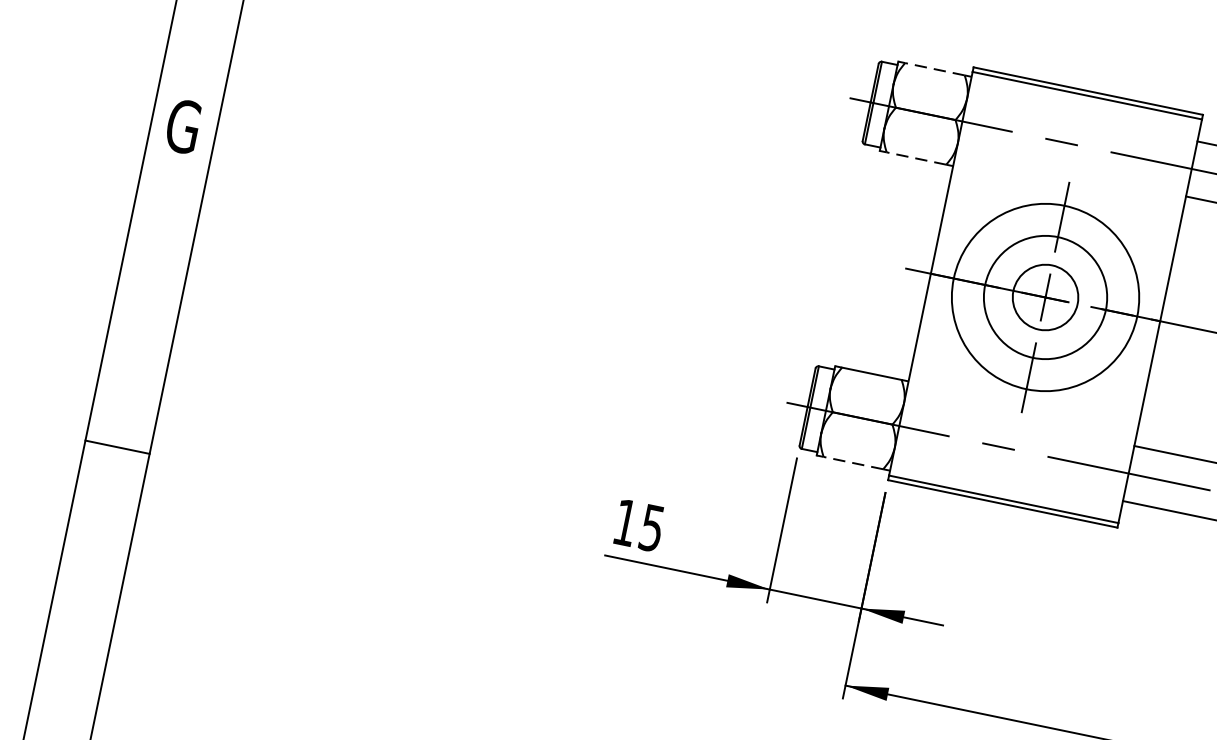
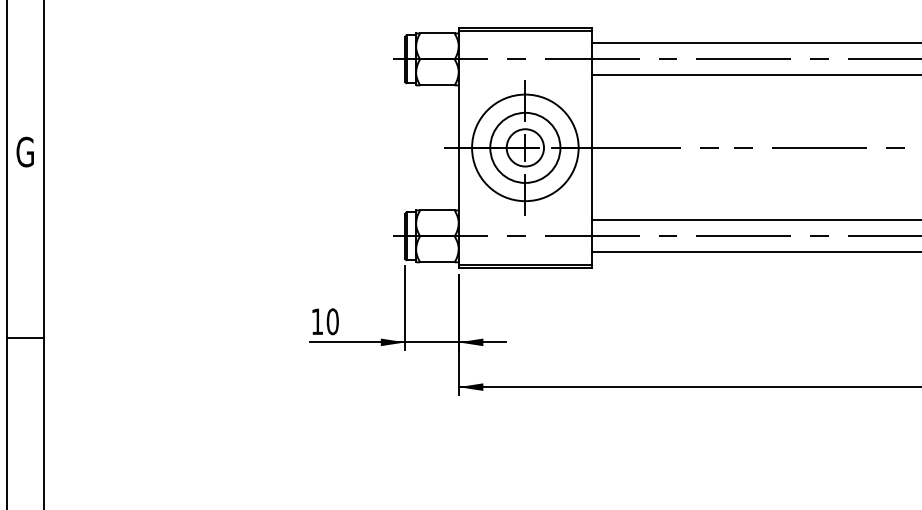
line: (933, 68) -> (436, 33), dashed -> solid
line: (914, 158) -> (436, 85), dashed -> solid
line: (851, 463) -> (436, 262), dashed -> solid
text: (651, 527) -> (332, 321), 15 -> 10

